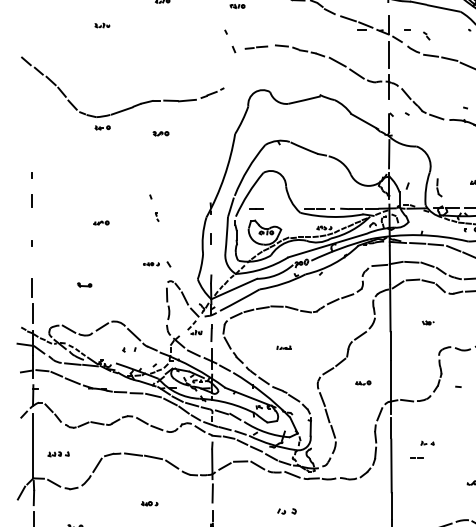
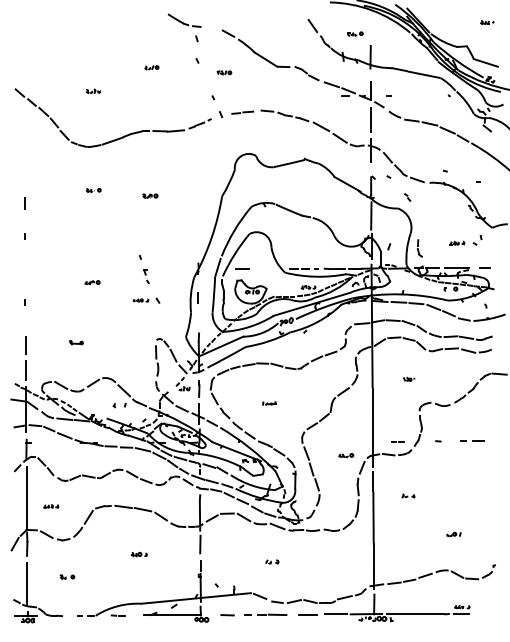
part: (426, 36) -> (407, 197), moved
part: (129, 107) -> (119, 137), moved
line: (31, 201) -> (24, 203), moved
part: (157, 216) -> (146, 276), size x1.67
part: (157, 264) -> (146, 300), moved
part: (363, 382) -> (346, 455), moved
part: (59, 454) -> (51, 506), size x0.71
line: (415, 458) -> (396, 441), moved
part: (287, 510) -> (272, 561), size x0.71

